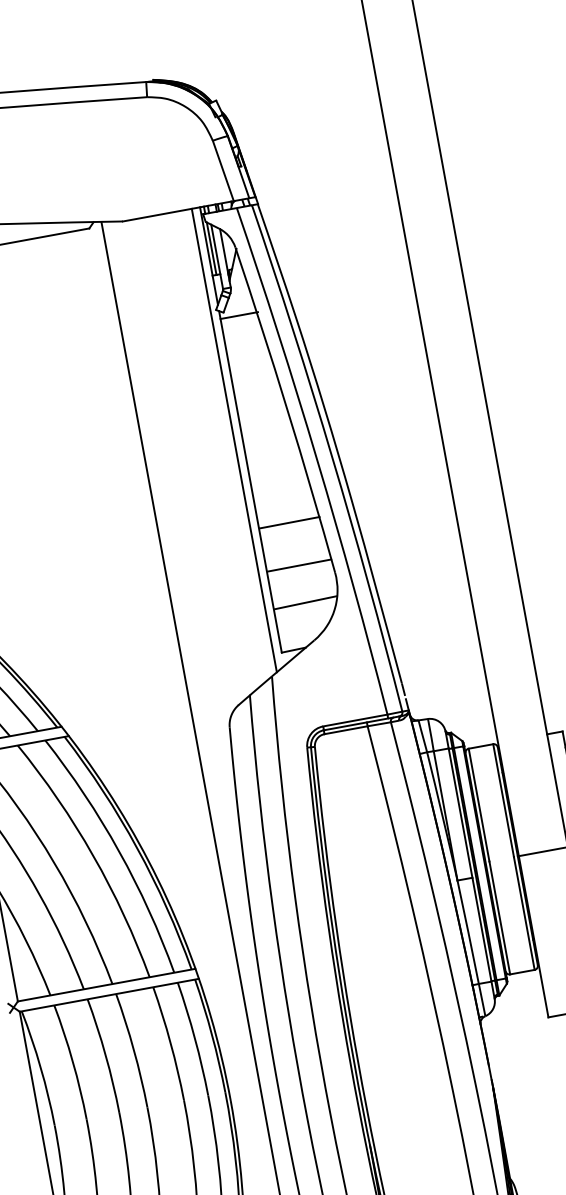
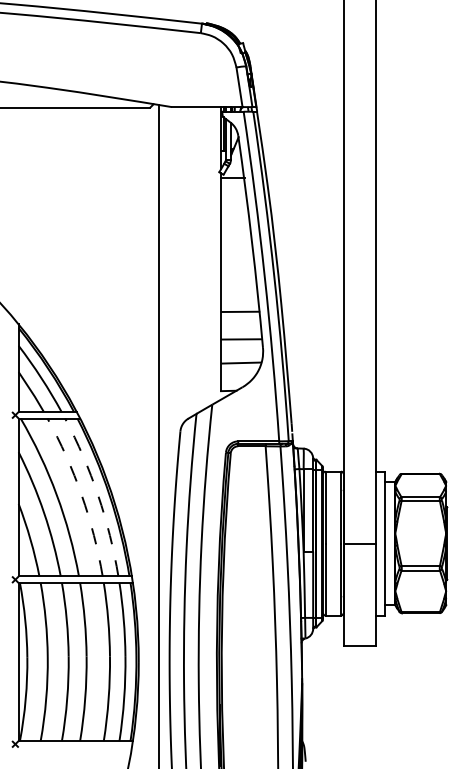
line: (233, 439) -> (215, 254), removed
arc: (119, 851) -> (98, 495), solid -> dashed
arc: (93, 856) -> (81, 495), solid -> dashed

